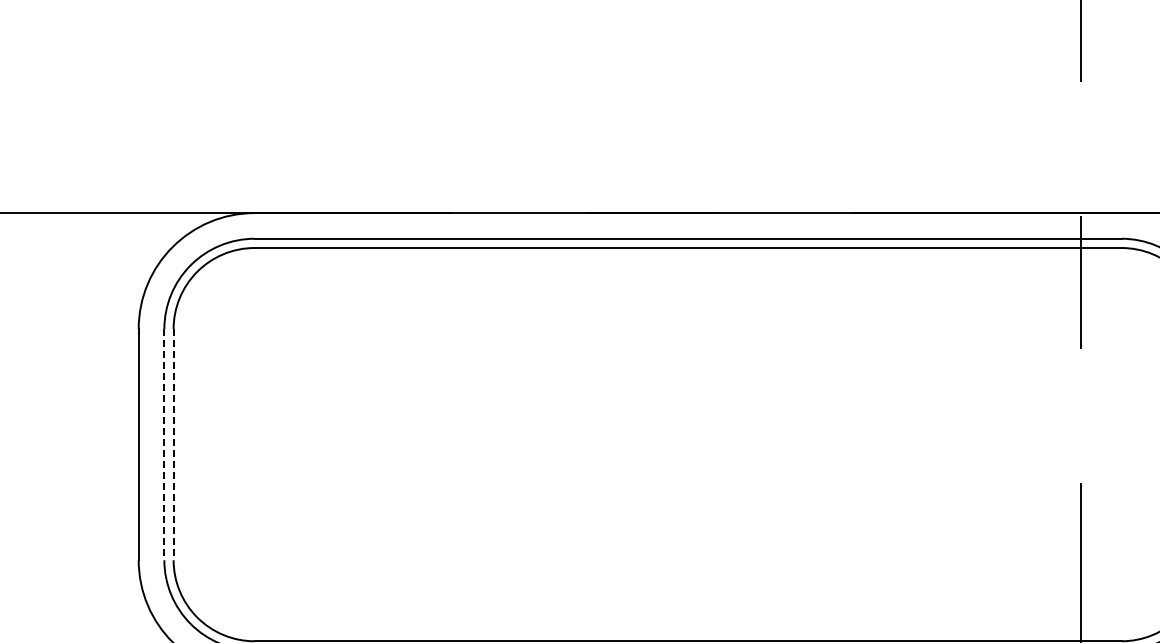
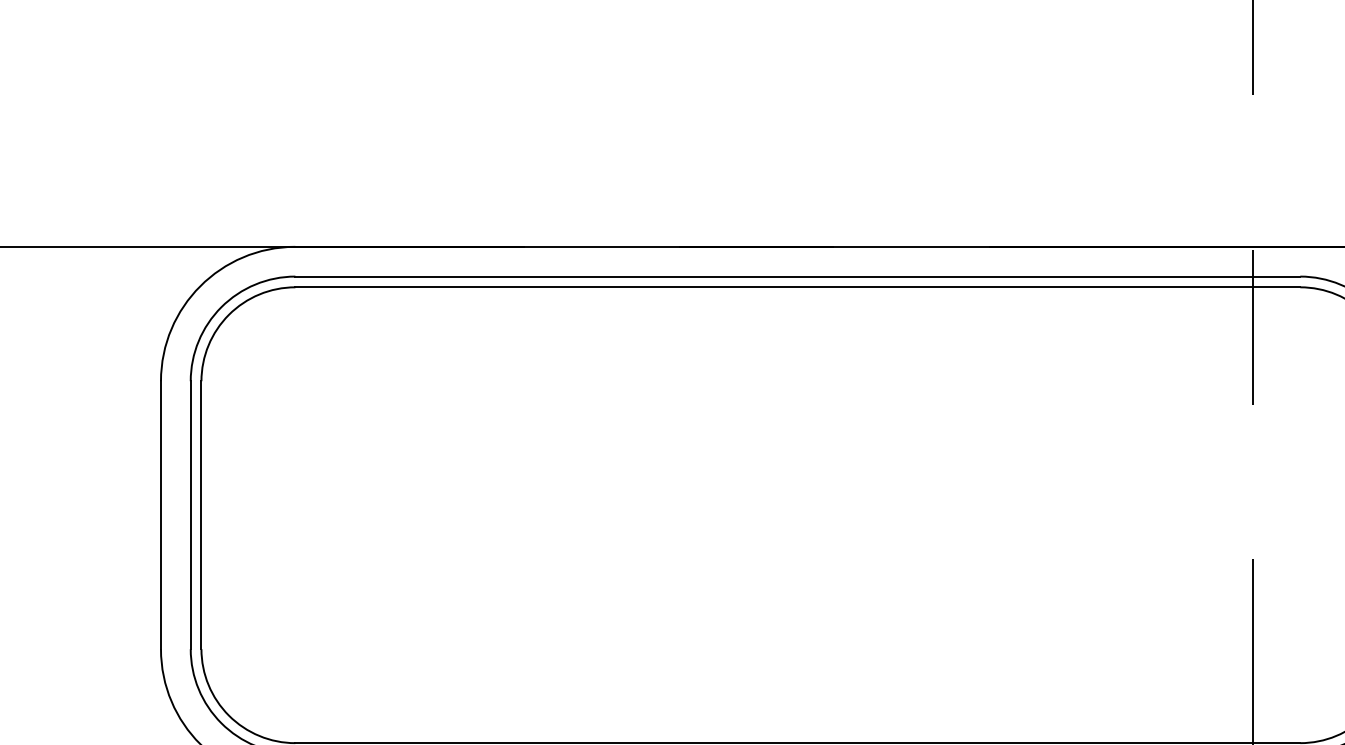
line: (164, 444) -> (190, 515), dashed -> solid
line: (173, 444) -> (201, 515), dashed -> solid

